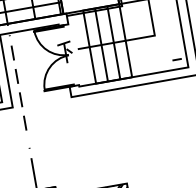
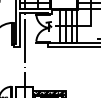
line: (19, 93) -> (24, 41), dashed -> solid

